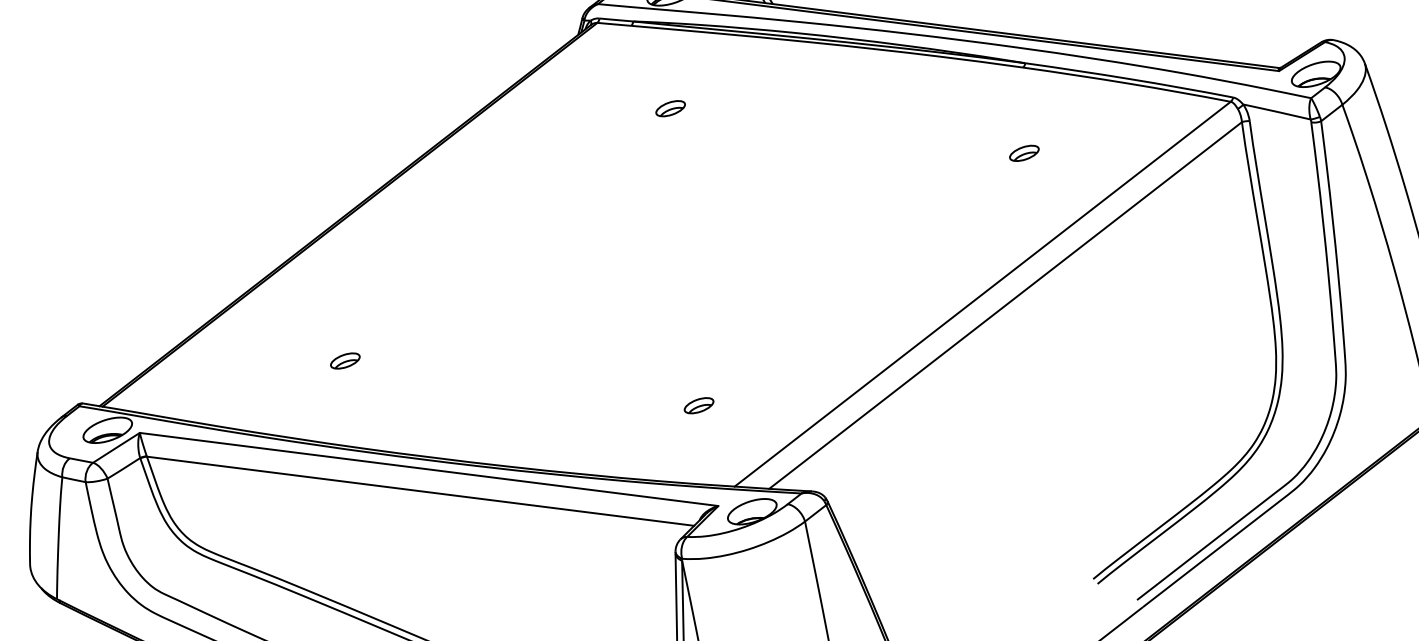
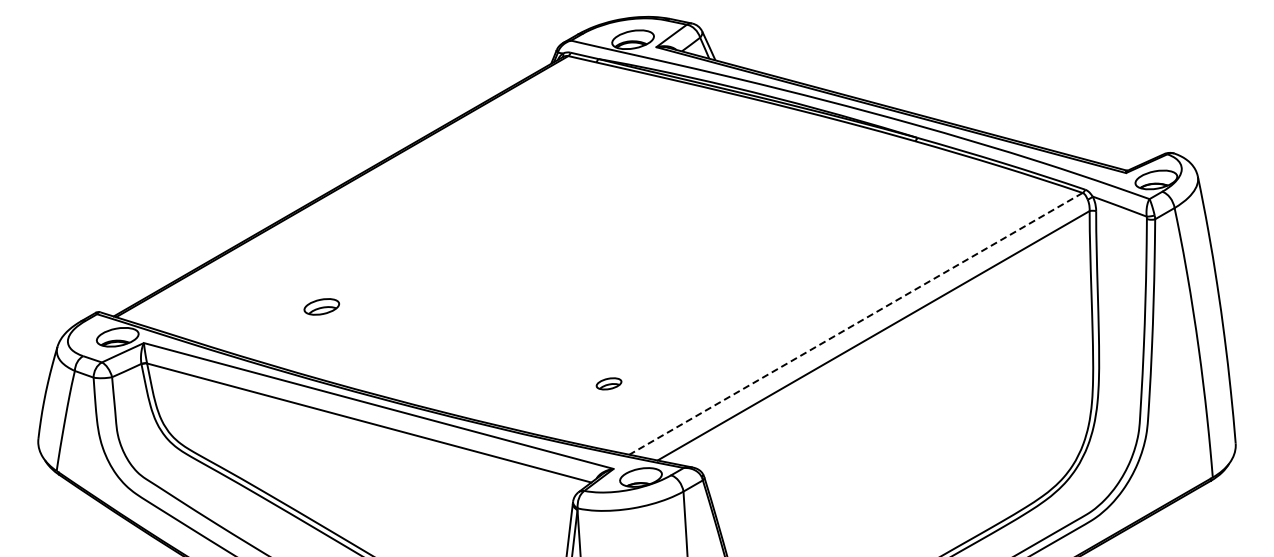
part: (669, 107) -> (618, 134), removed
part: (1024, 152) -> (906, 211), removed
line: (982, 293) -> (855, 323), solid -> dashed
part: (344, 360) -> (321, 306), size x1.4

